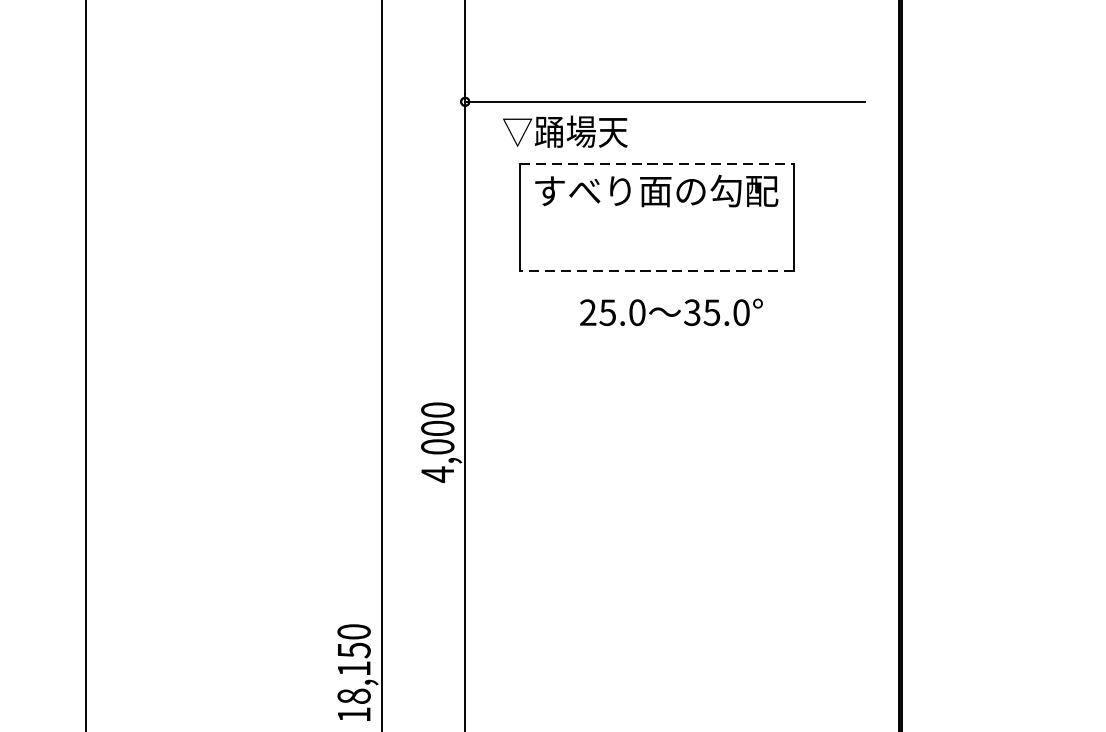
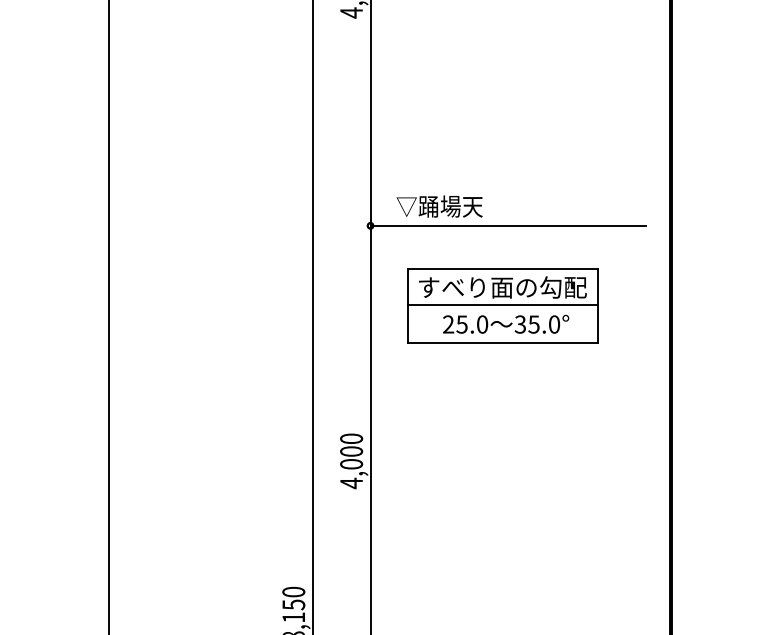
text: (564, 131) -> (439, 206), moved
line: (657, 164) -> (503, 269), dashed -> solid
line: (656, 217) -> (502, 305), added
line: (657, 270) -> (503, 342), dashed -> solid
text: (672, 311) -> (506, 323), moved

